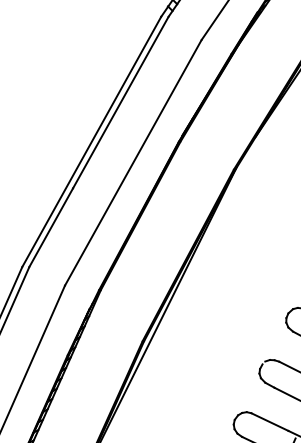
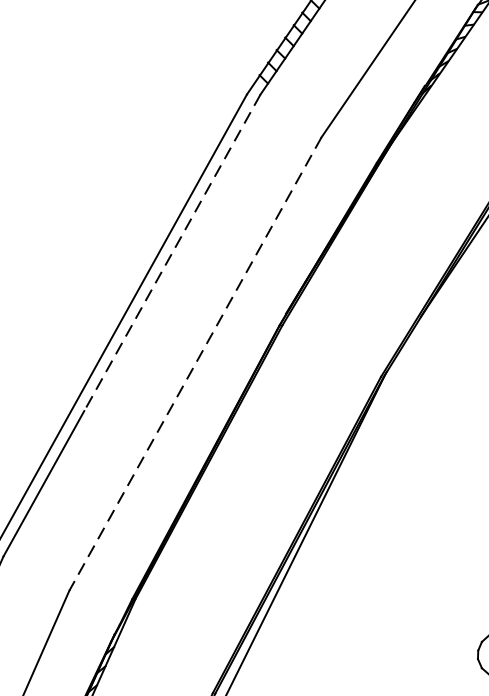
line: (120, 103) -> (171, 254), solid -> dashed
line: (133, 163) -> (195, 365), solid -> dashed

